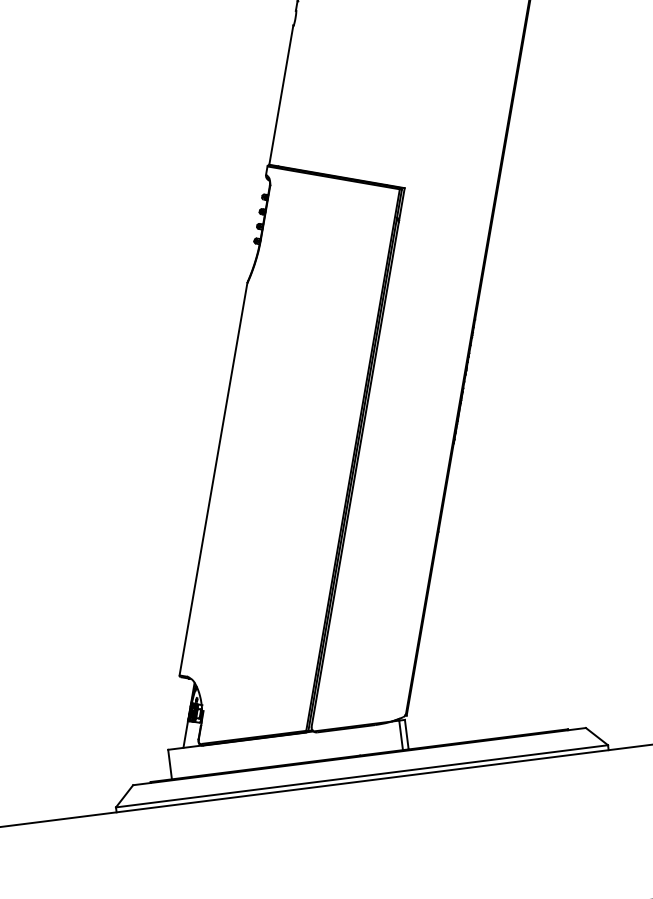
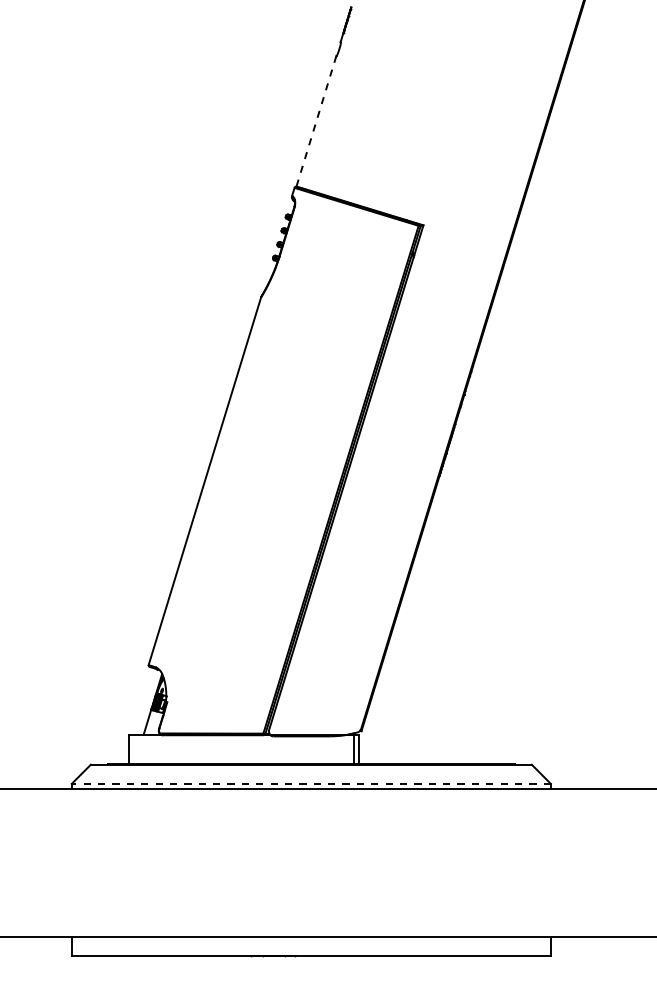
line: (281, 95) -> (316, 121), solid -> dashed
line: (362, 775) -> (311, 783), solid -> dashed

